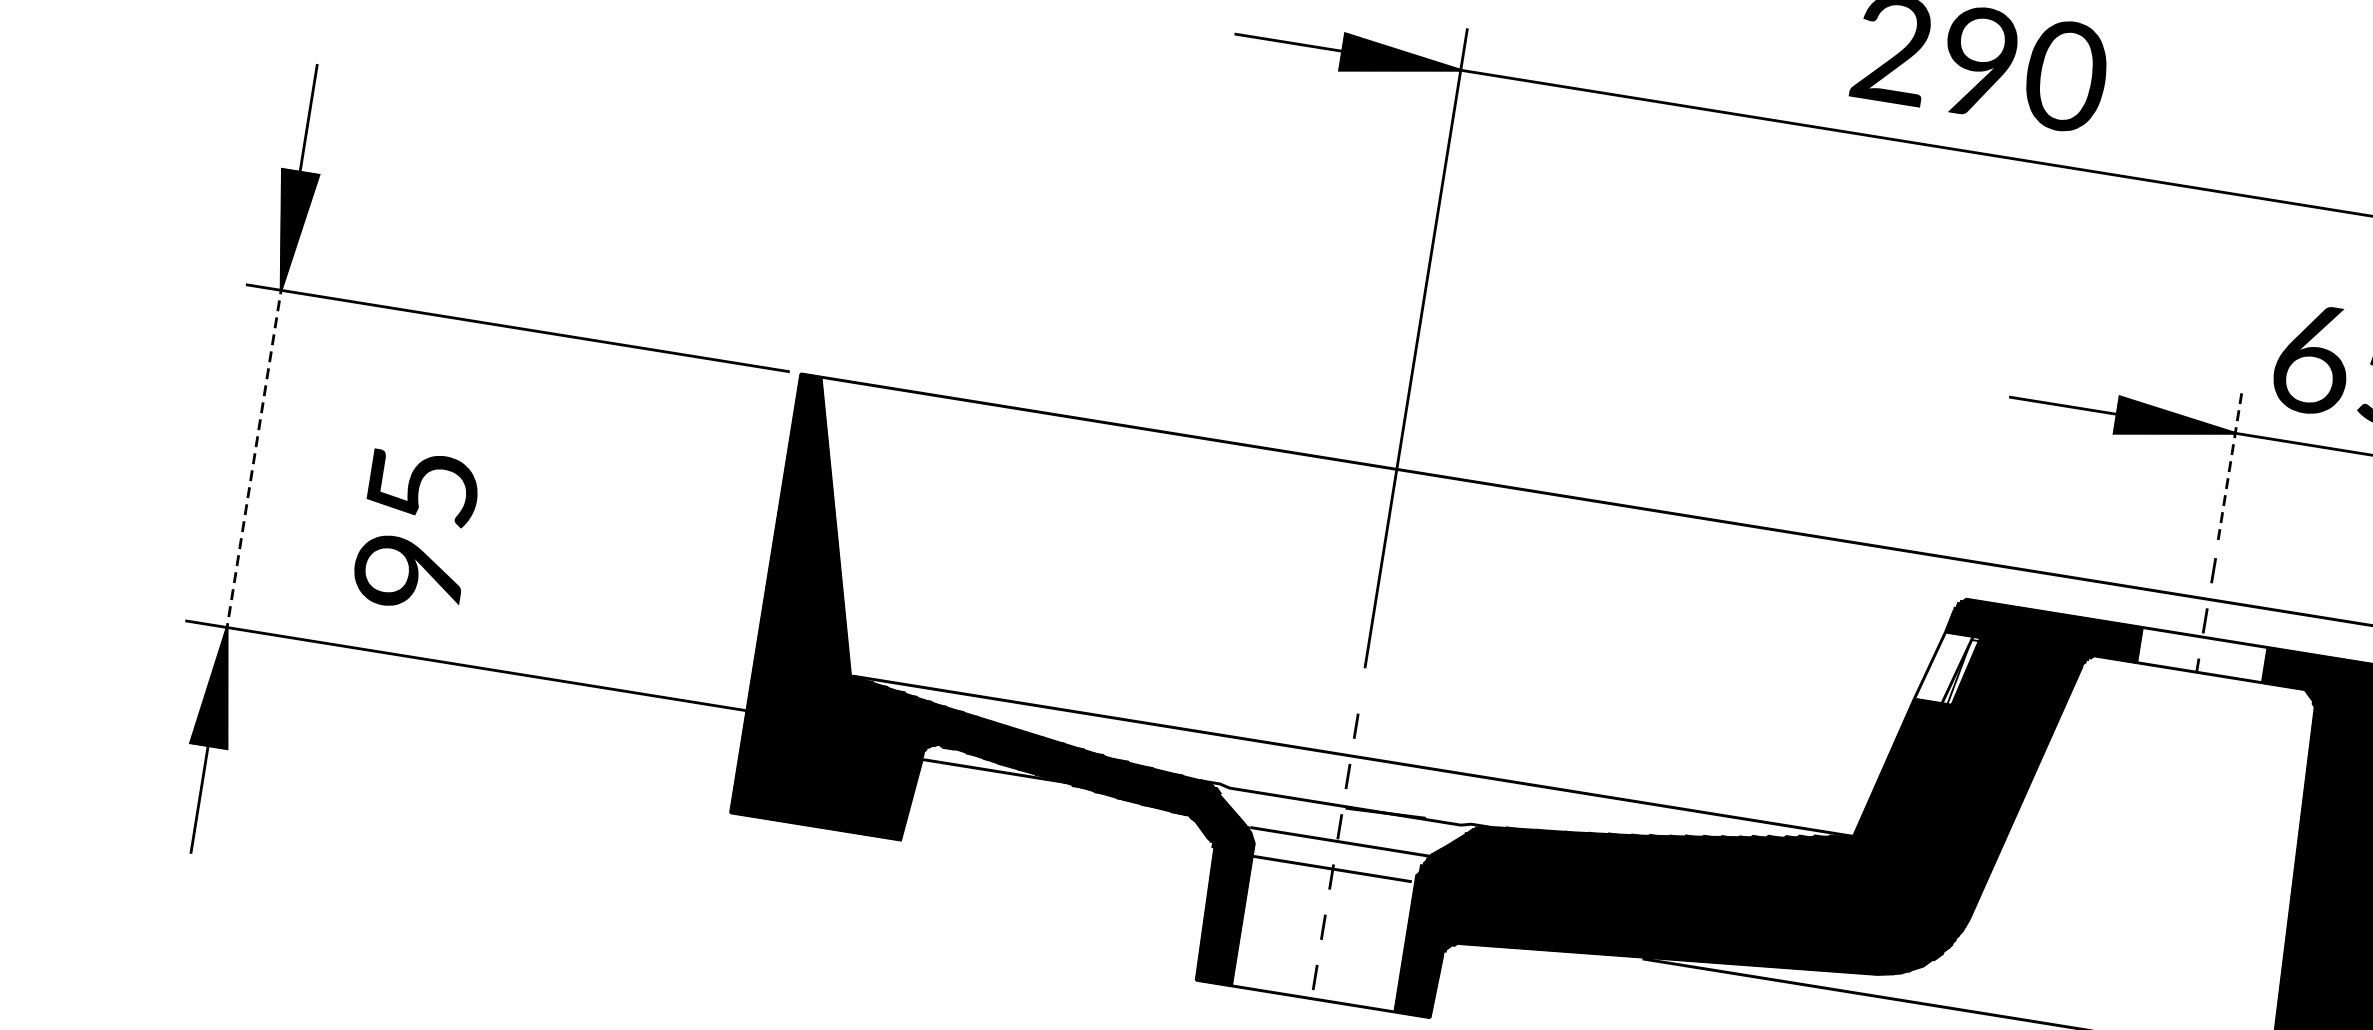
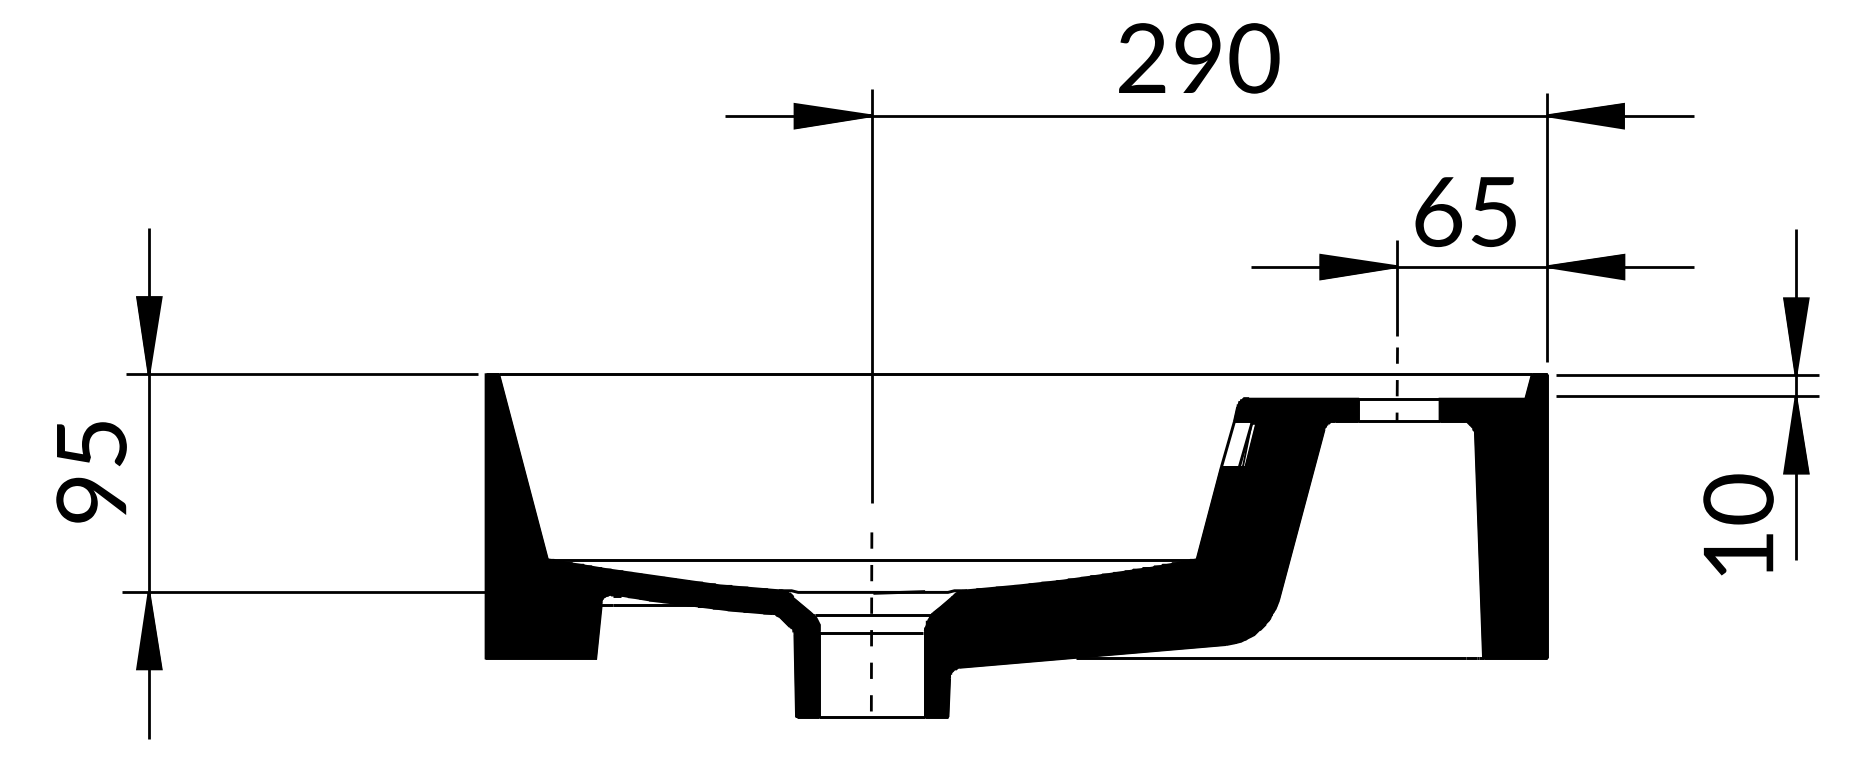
line: (253, 456) -> (148, 481), dashed -> solid
line: (2230, 465) -> (1397, 287), dashed -> solid
text: (416, 531) -> (91, 472), moved

